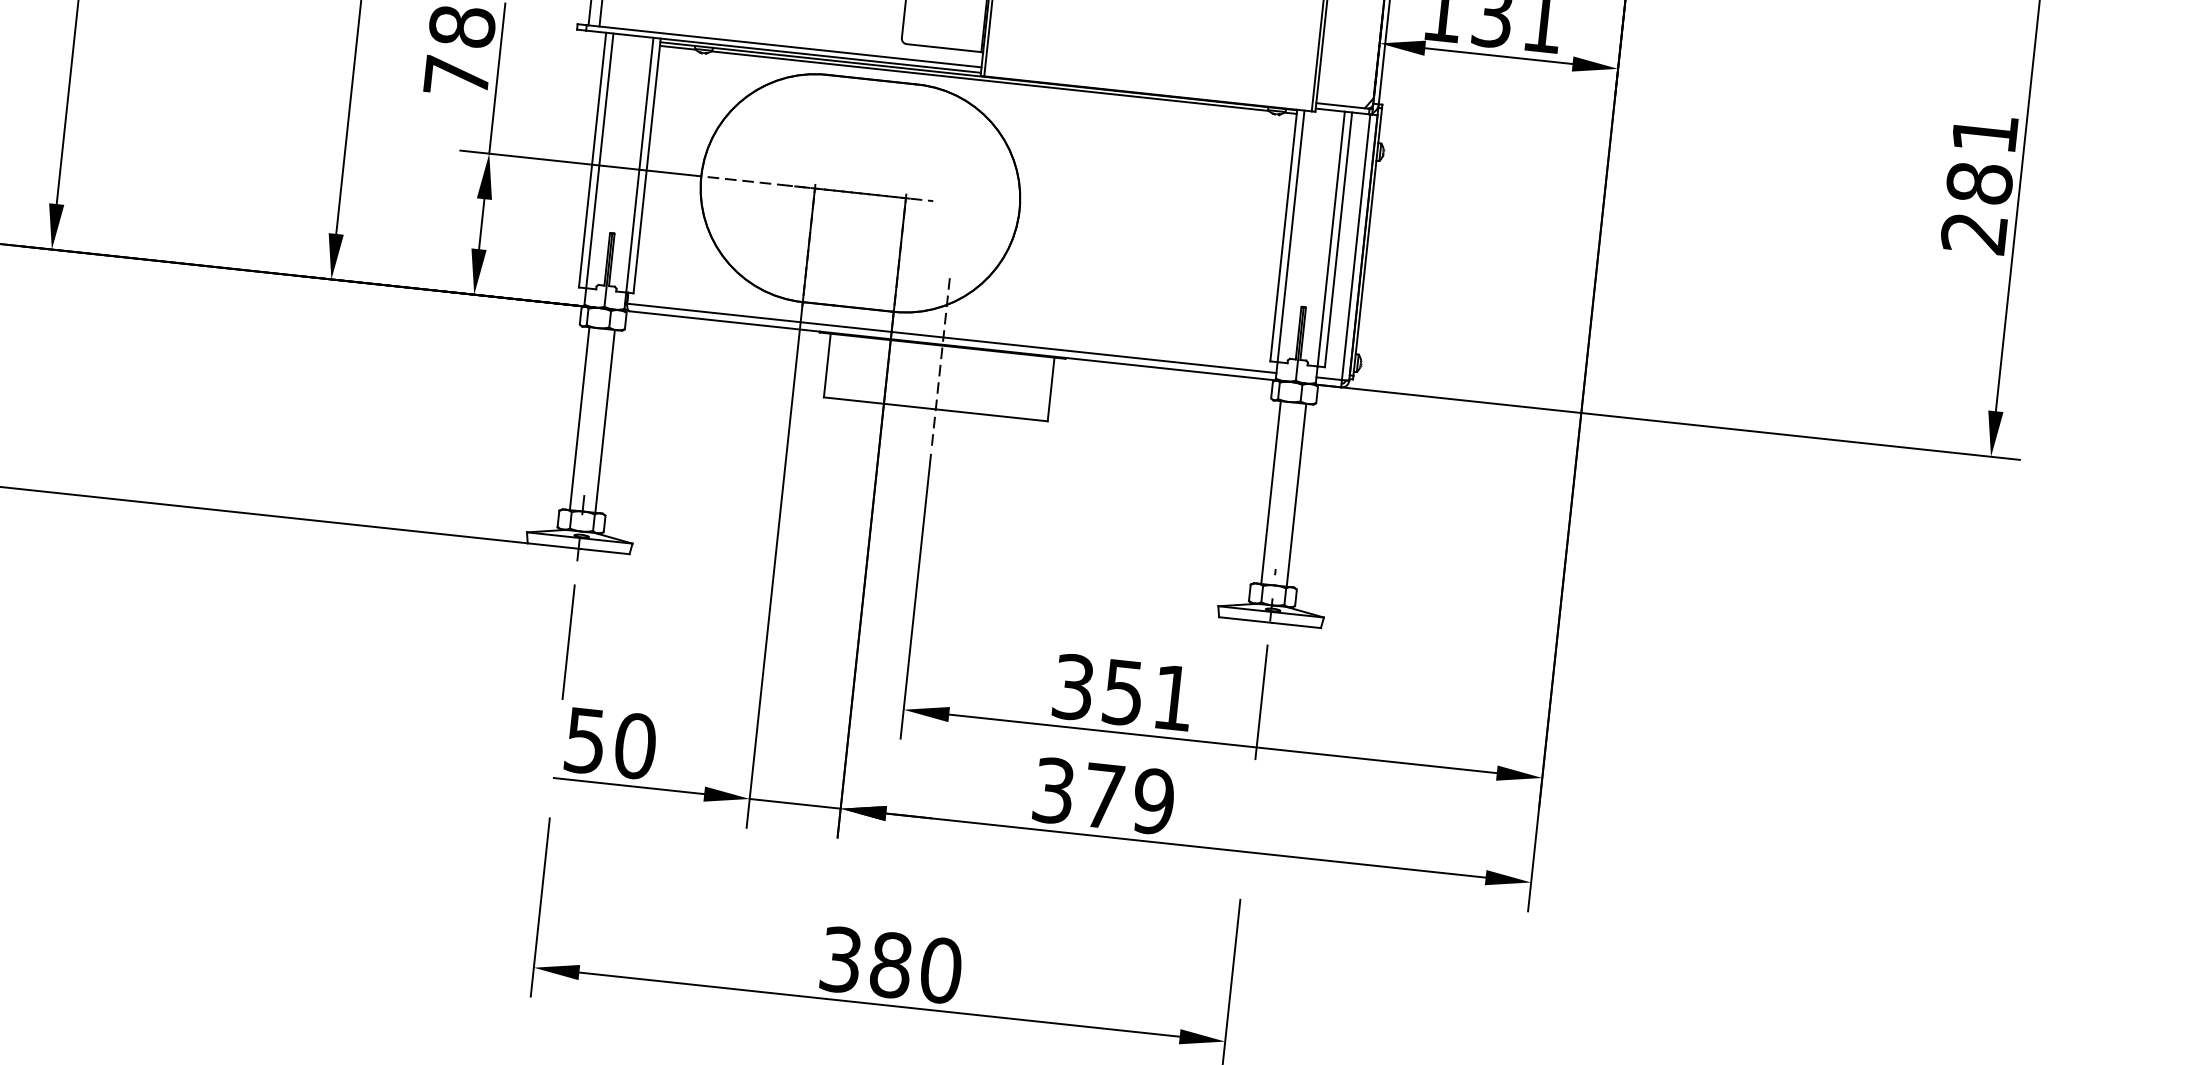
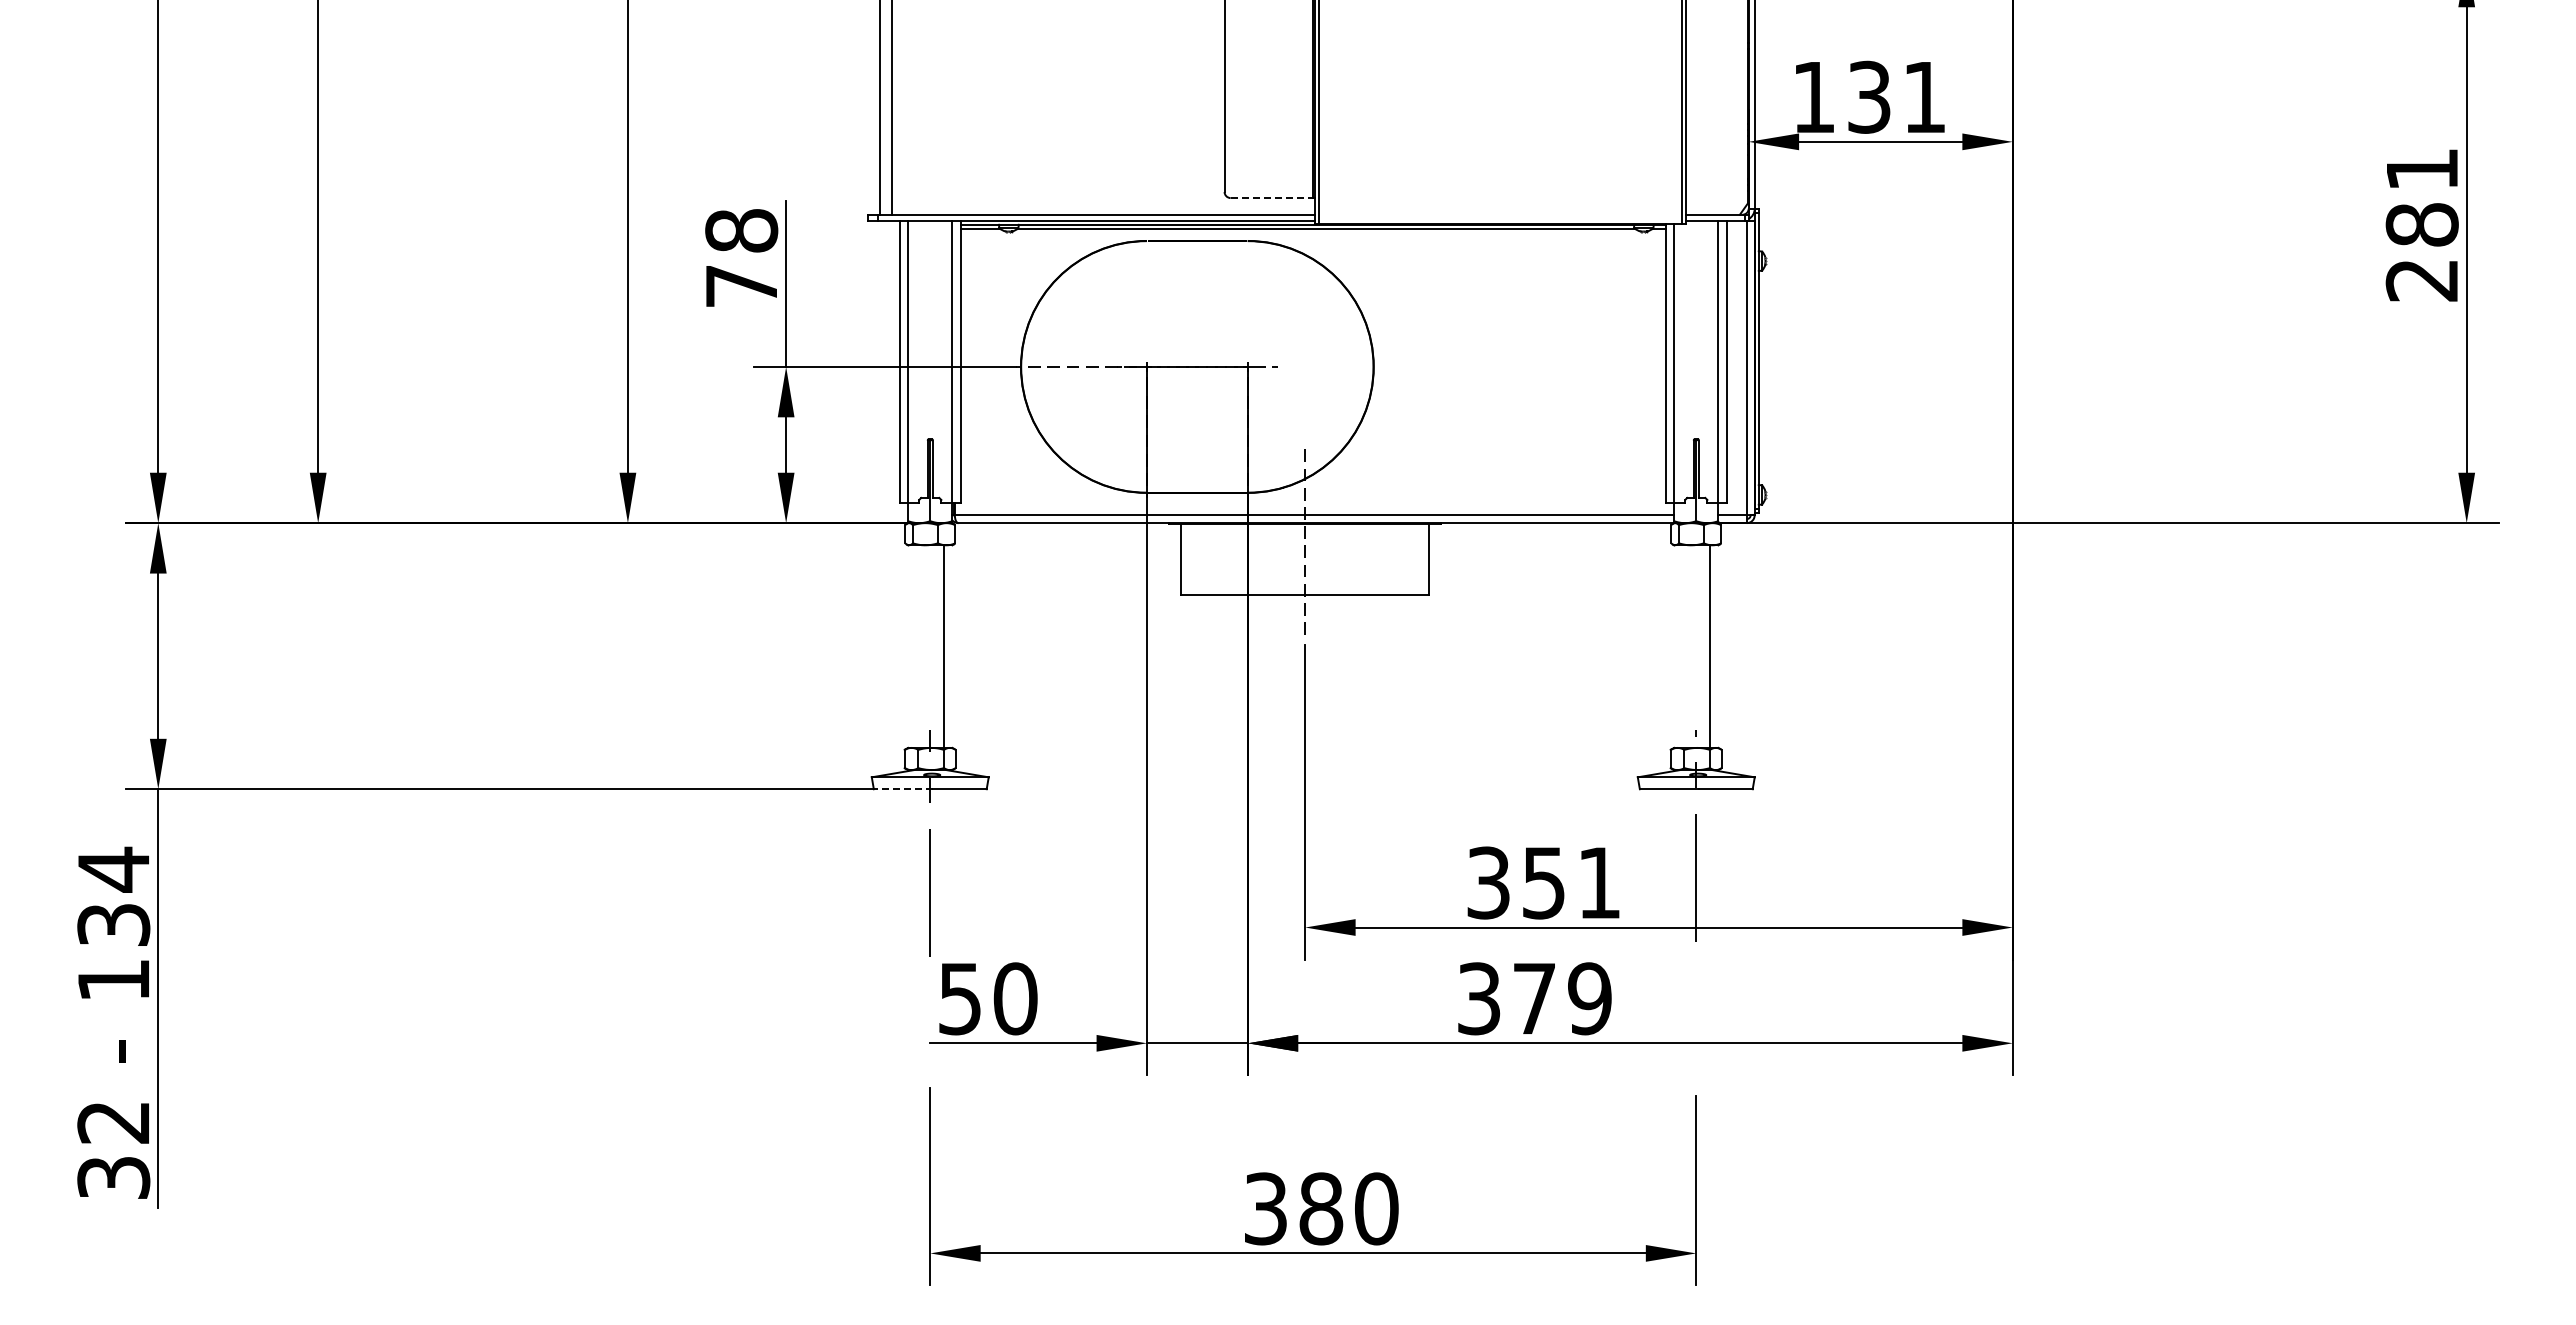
line: (944, 48) -> (1272, 198), solid -> dashed
line: (579, 418) -> (916, 646), removed
line: (1271, 492) -> (1682, 646), removed
line: (553, 546) -> (902, 789), solid -> dashed

